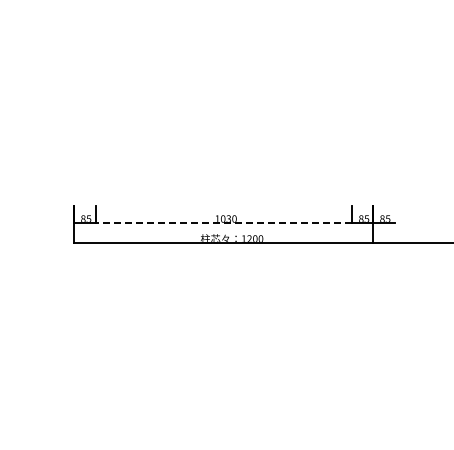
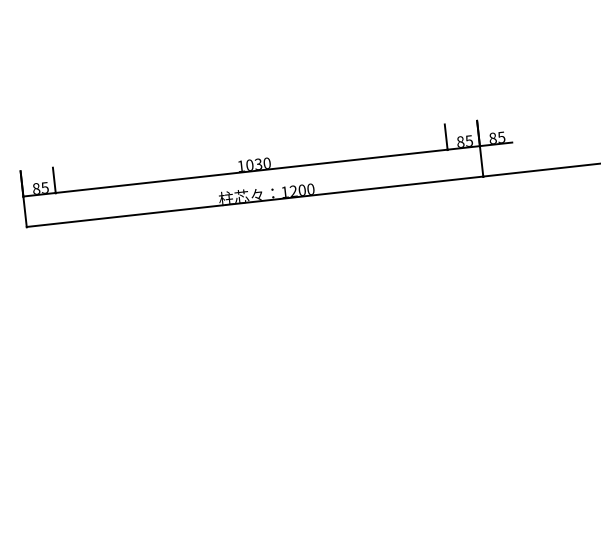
line: (223, 223) -> (251, 172), dashed -> solid

